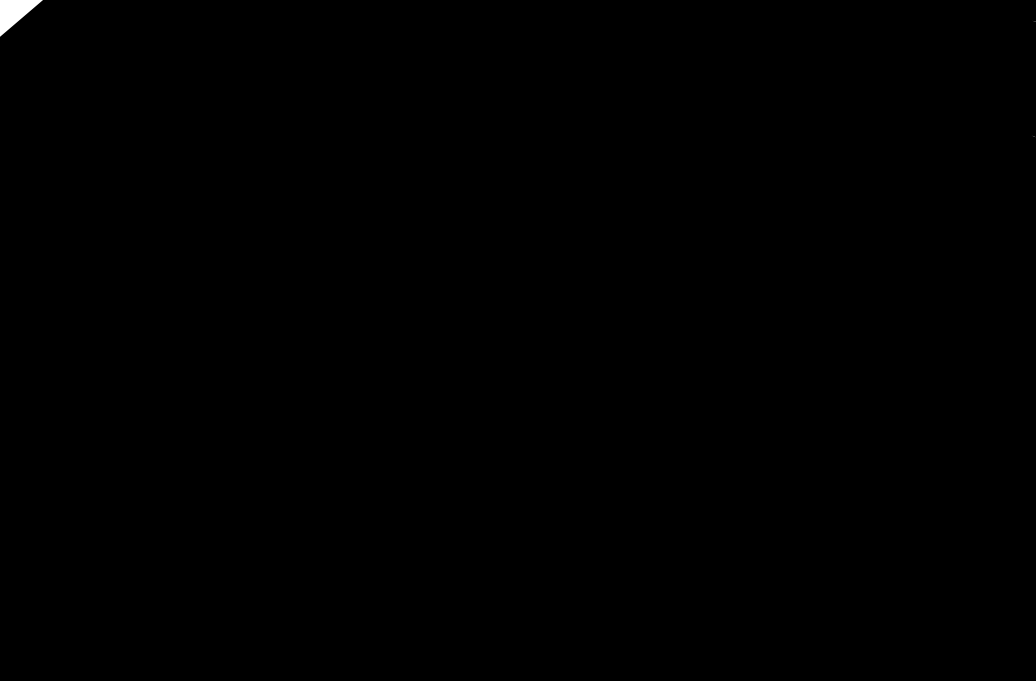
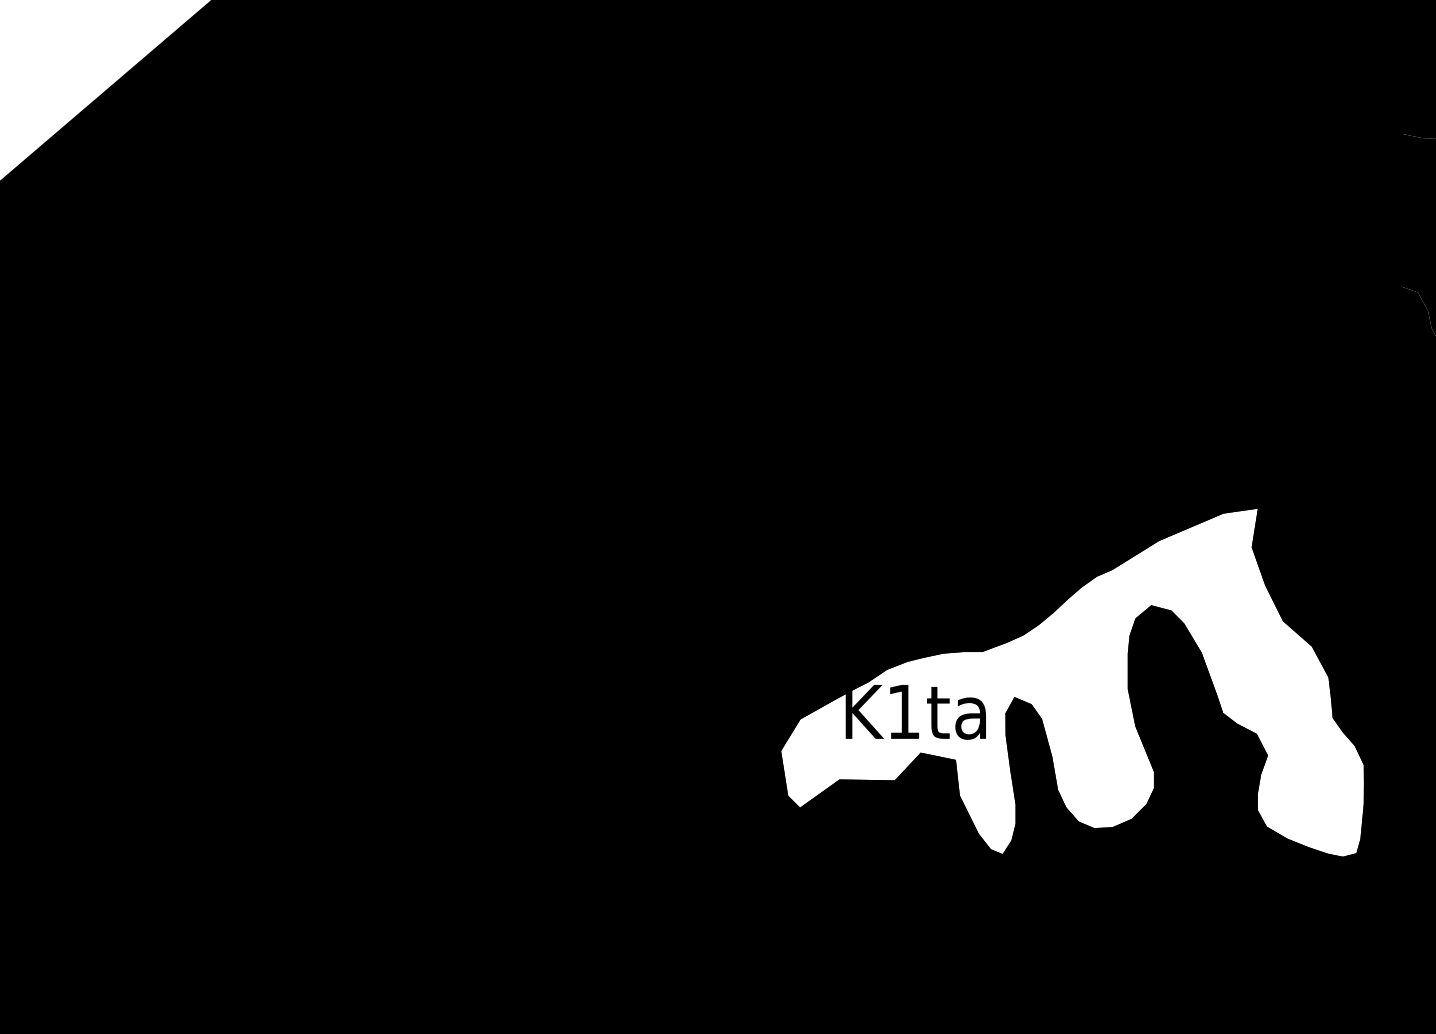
fill: (784, 433) -> (1072, 682), removed

